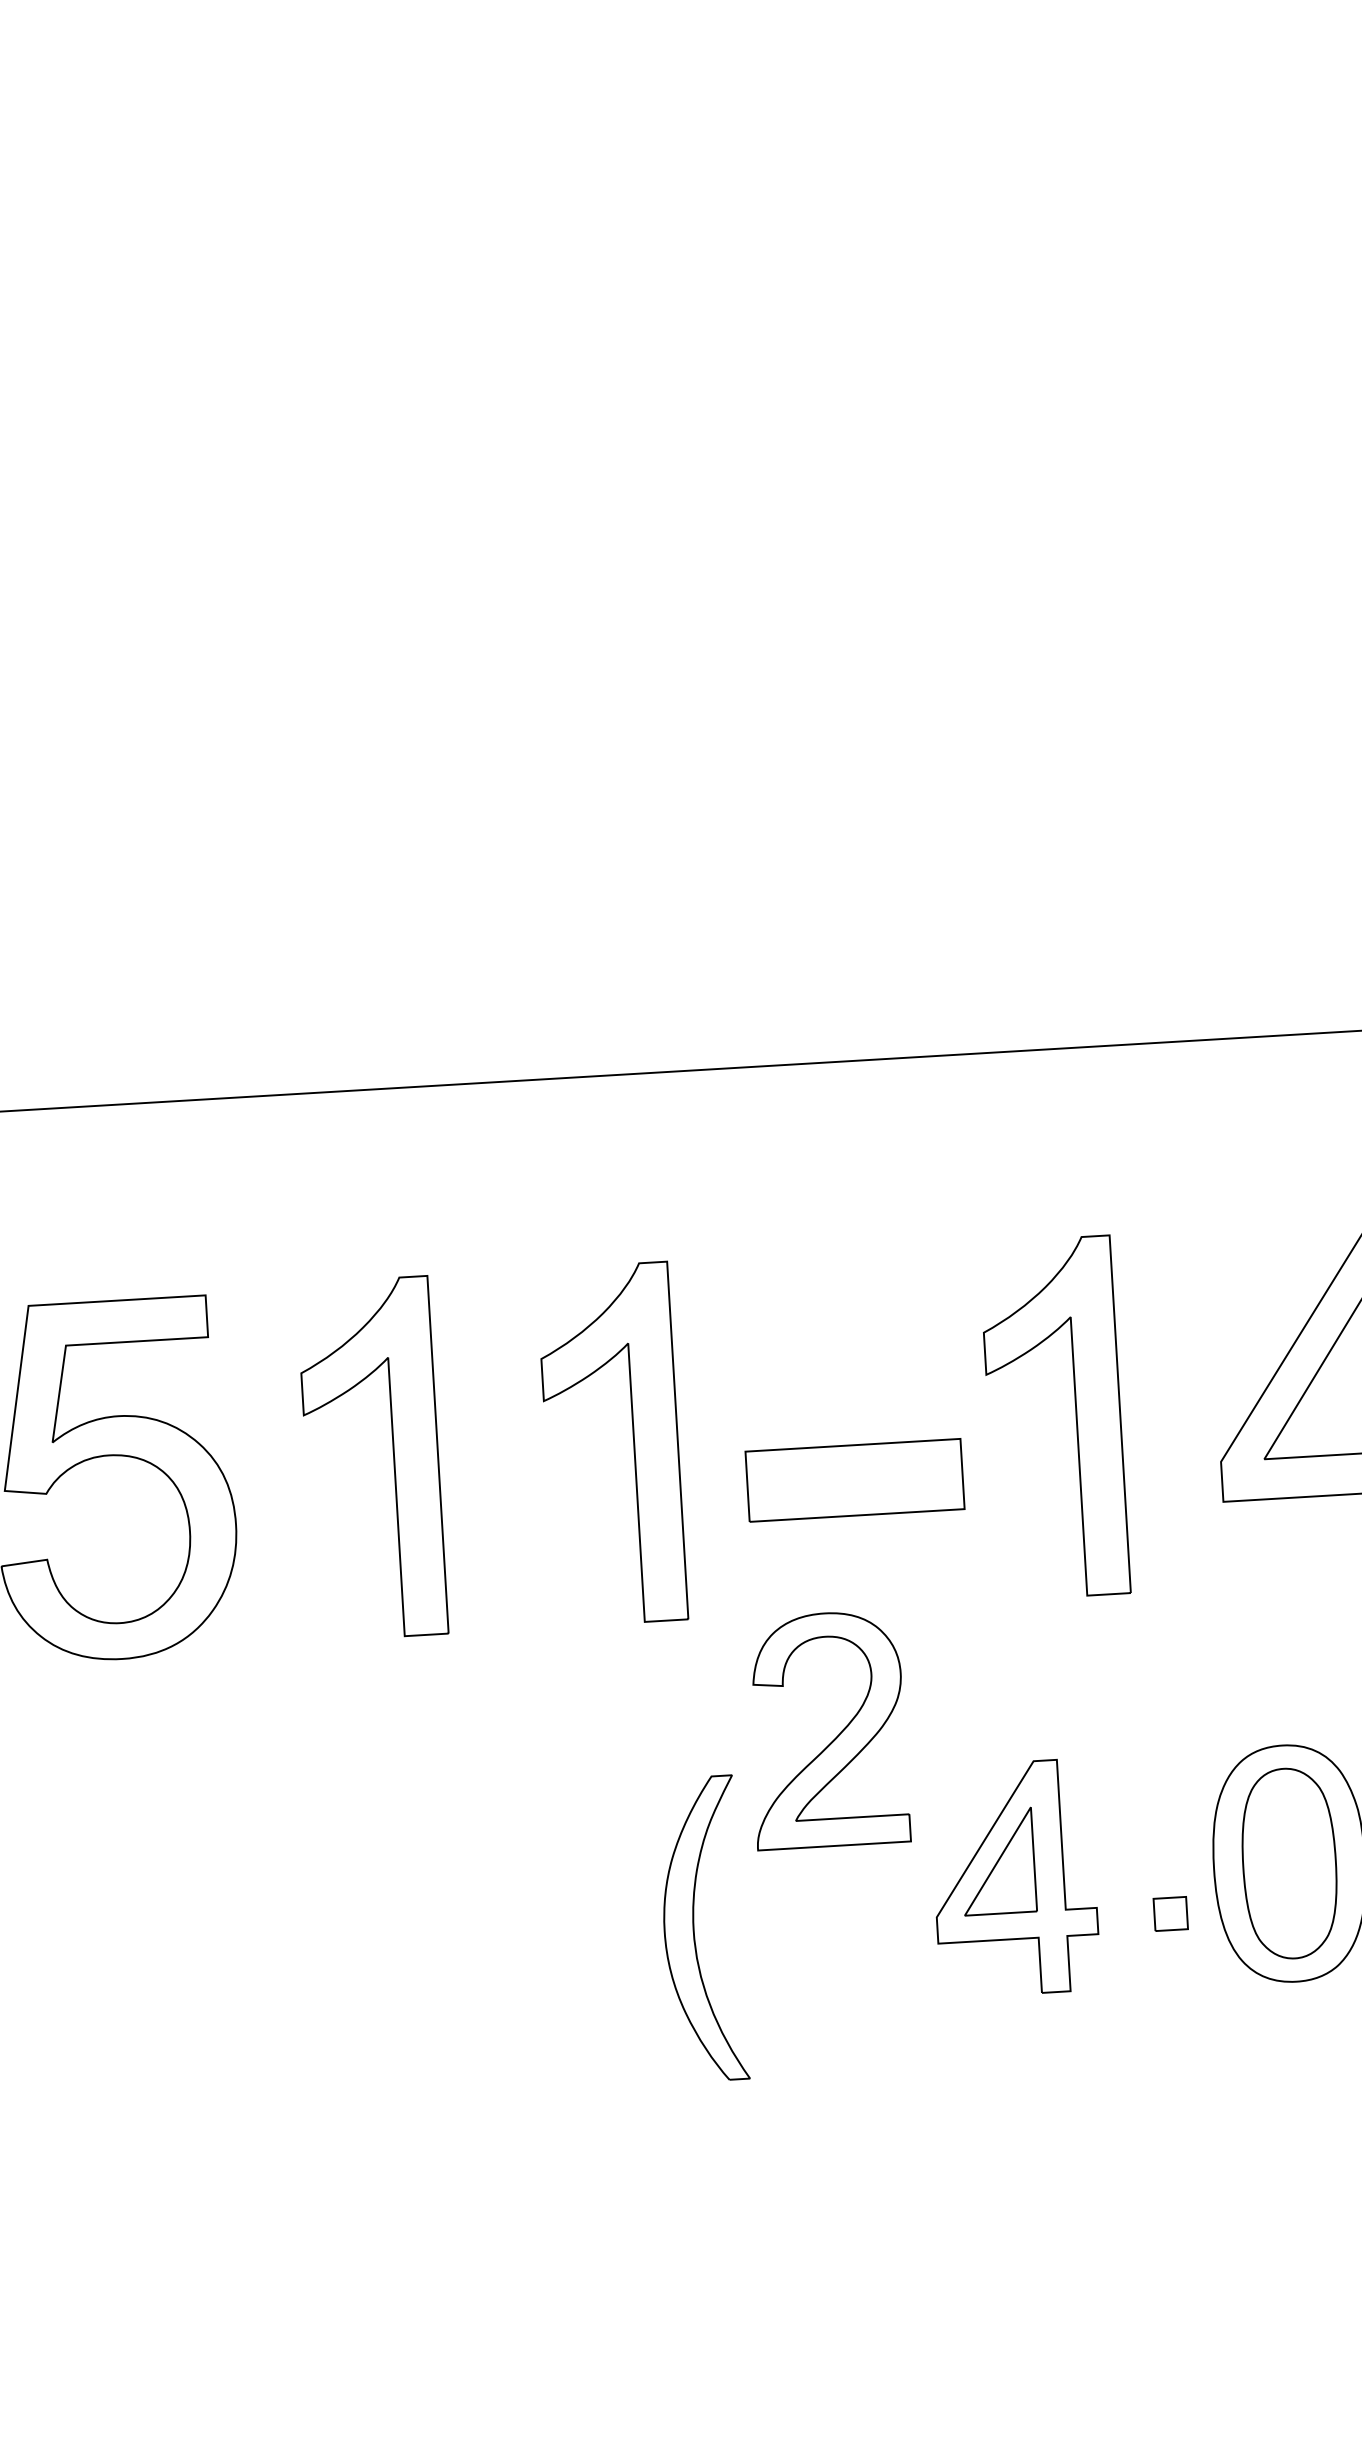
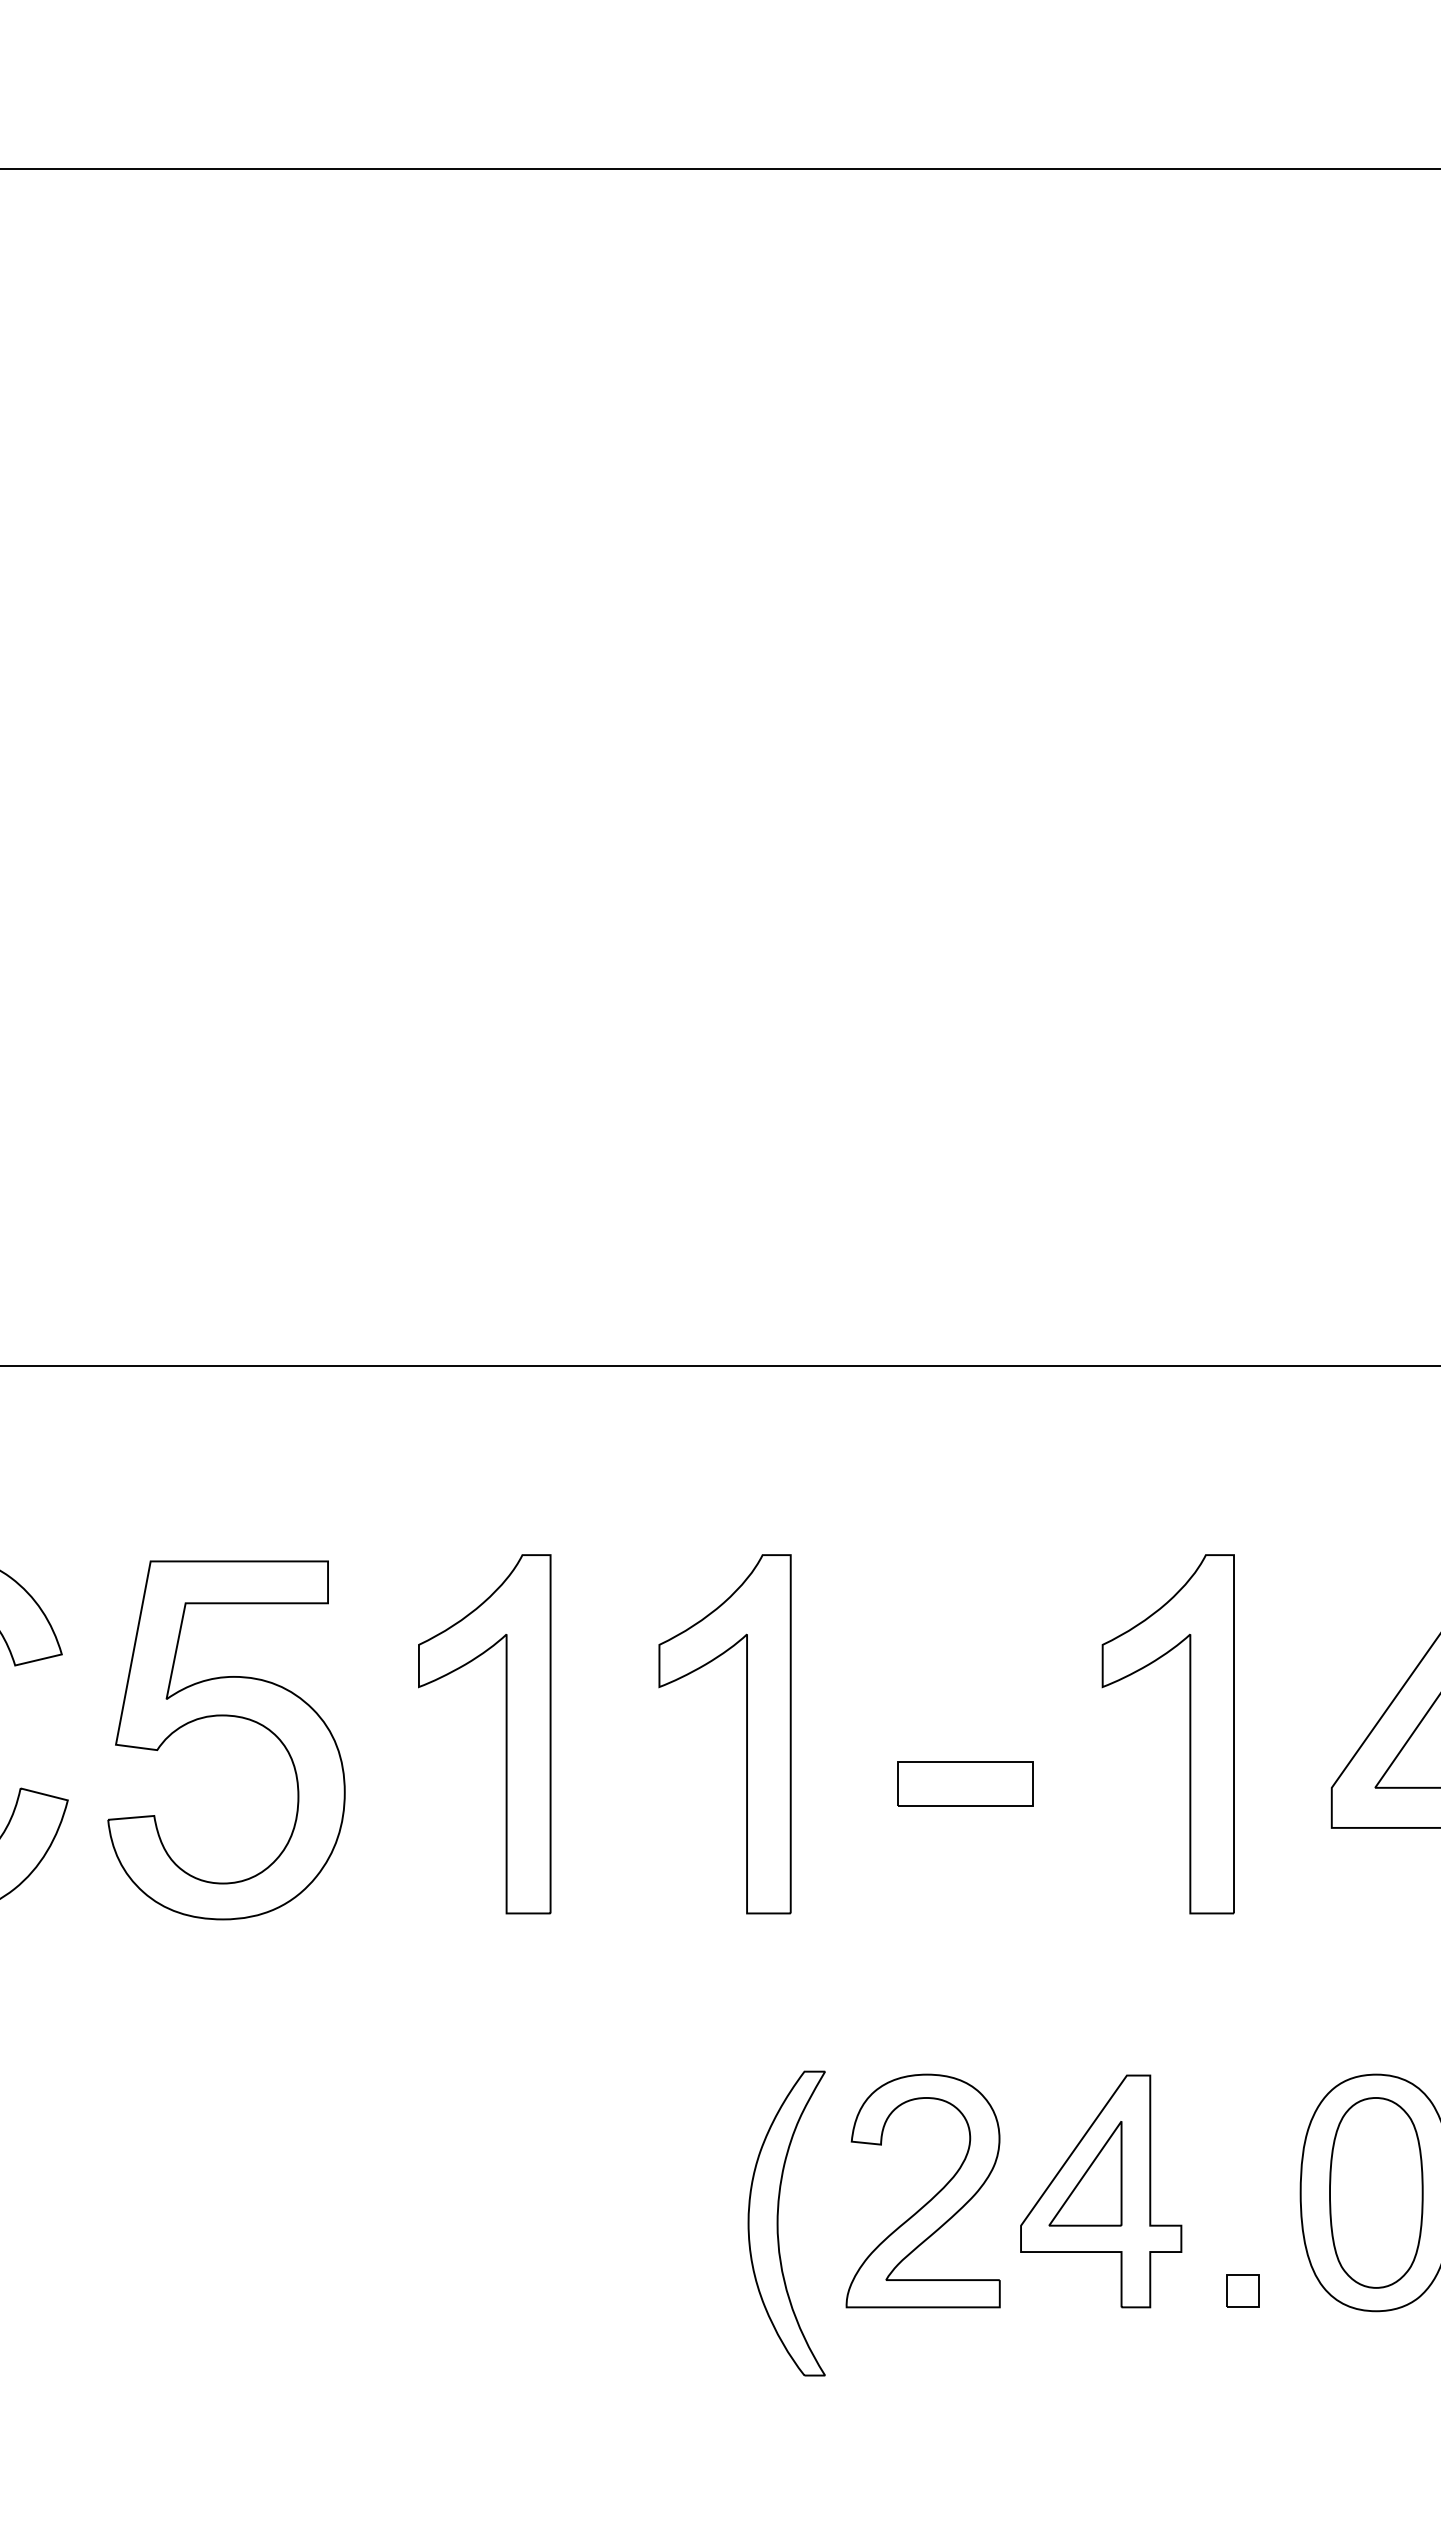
part: (855, 1479) -> (965, 1783), size x0.62
part: (836, 1736) -> (931, 2198), moved
part: (1170, 1913) -> (1242, 2290), moved

